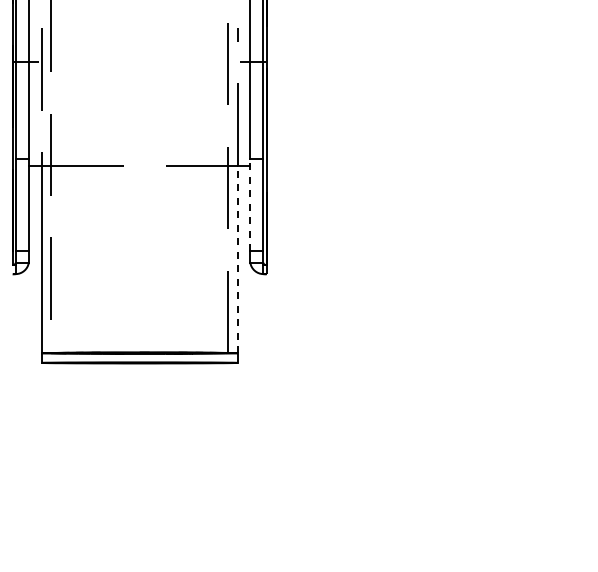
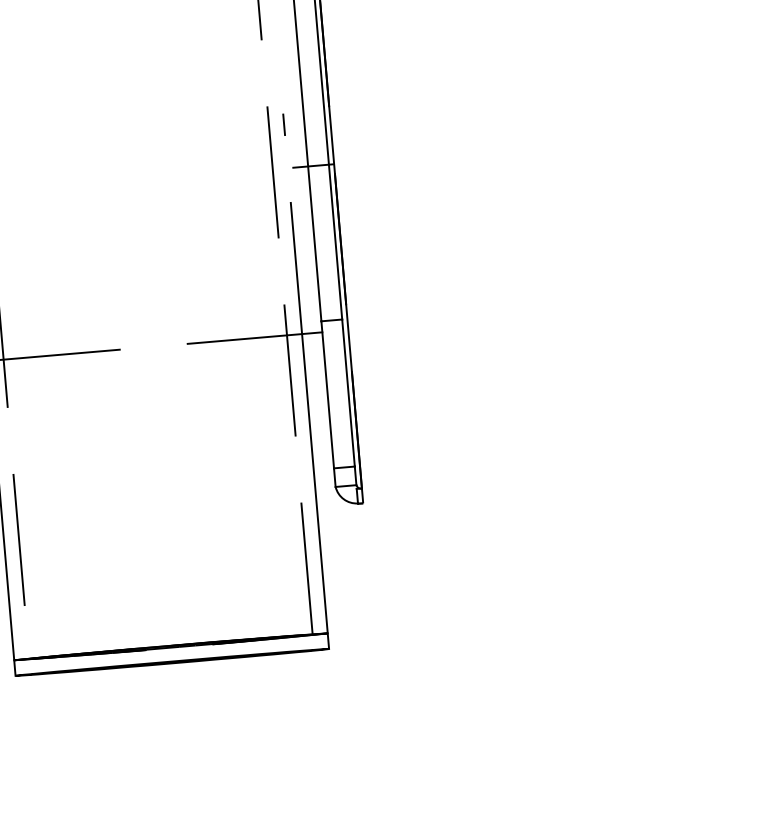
line: (250, 205) -> (328, 395), dashed -> solid
line: (237, 259) -> (314, 483), dashed -> solid

